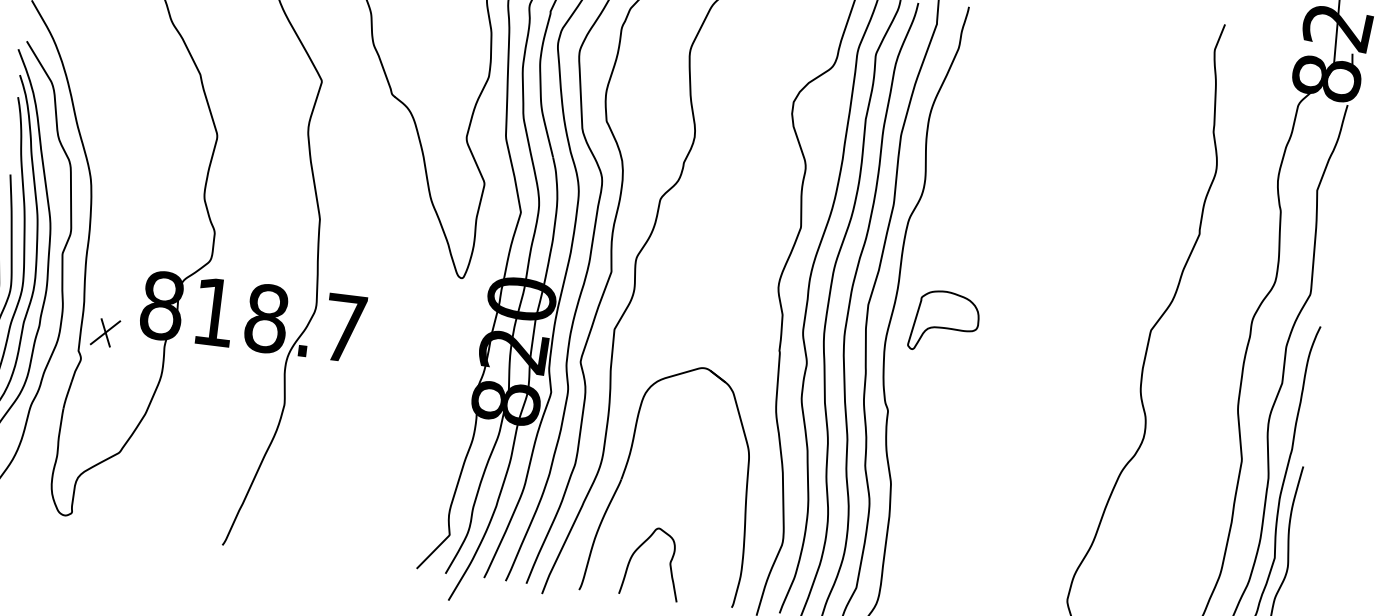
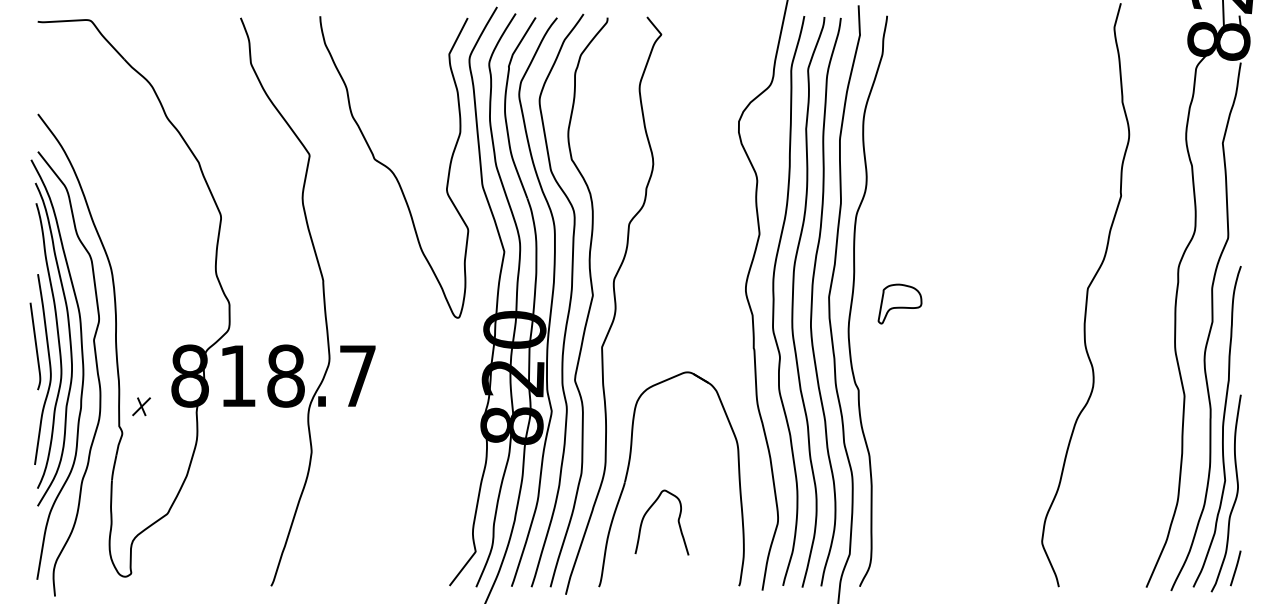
part: (944, 321) -> (899, 303), size x0.7
part: (105, 332) -> (141, 406), size x0.7
curve: (669, 563) -> (677, 521), moved

